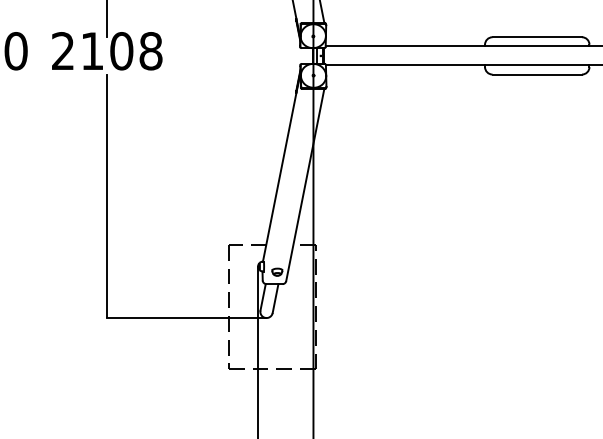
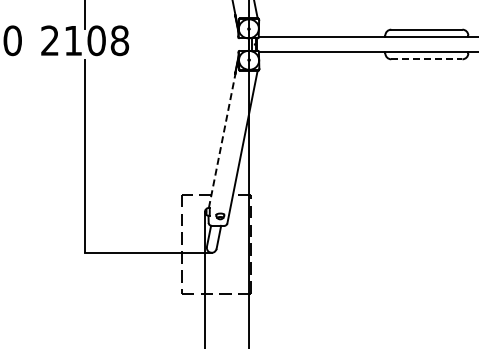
line: (536, 74) -> (426, 59), solid -> dashed
line: (281, 166) -> (223, 132), solid -> dashed

